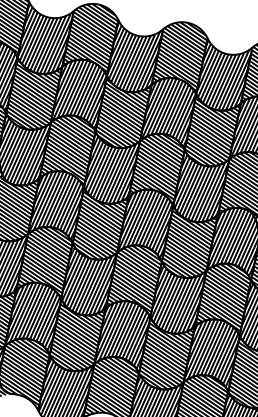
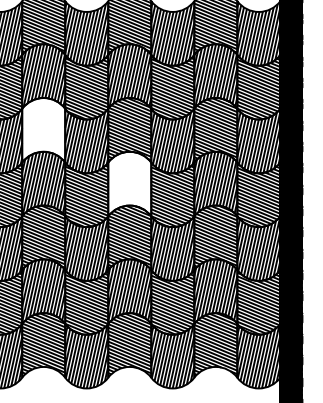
hatch: (68, 148) -> (43, 129), removed
hatch: (146, 222) -> (129, 183), removed

